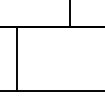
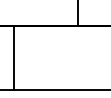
line: (17, 58) -> (14, 57), moved

